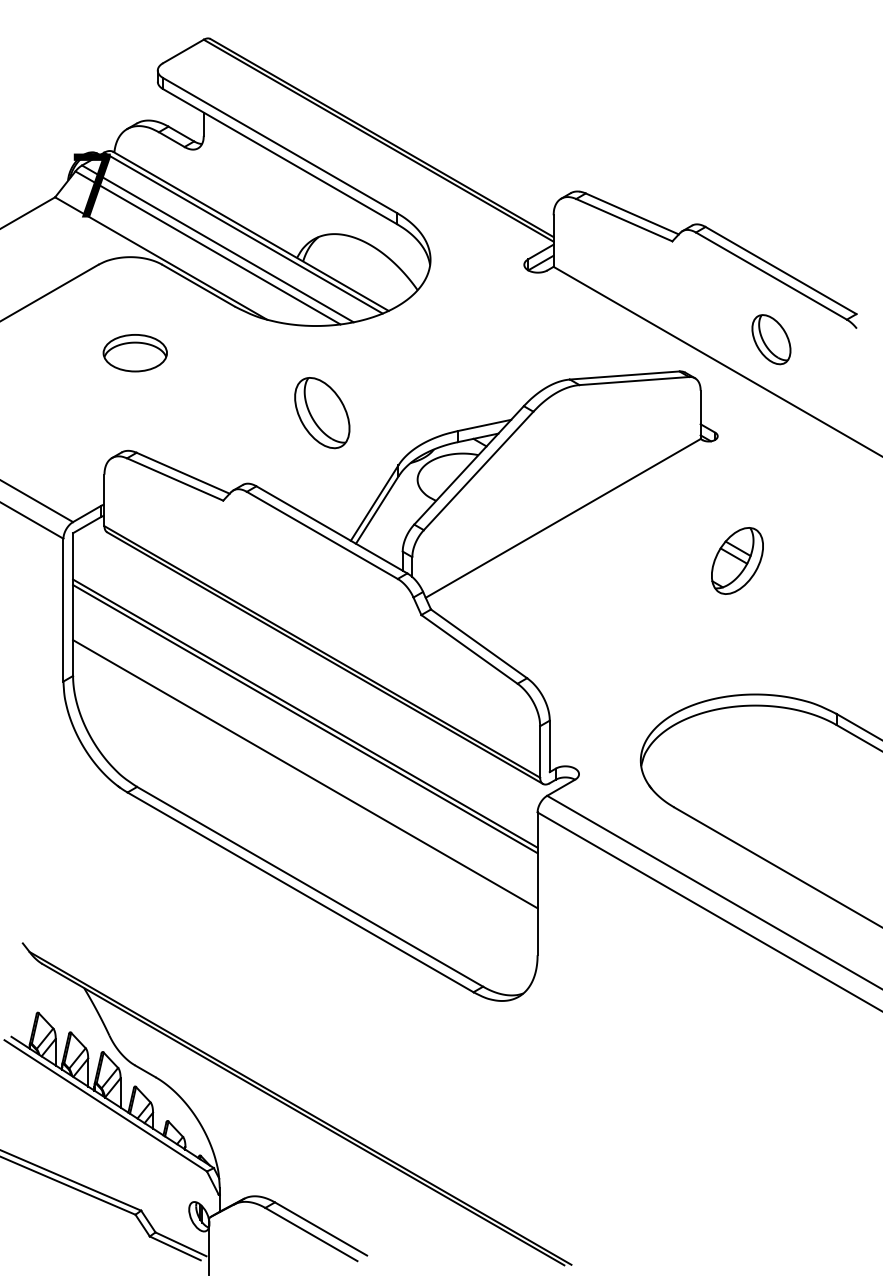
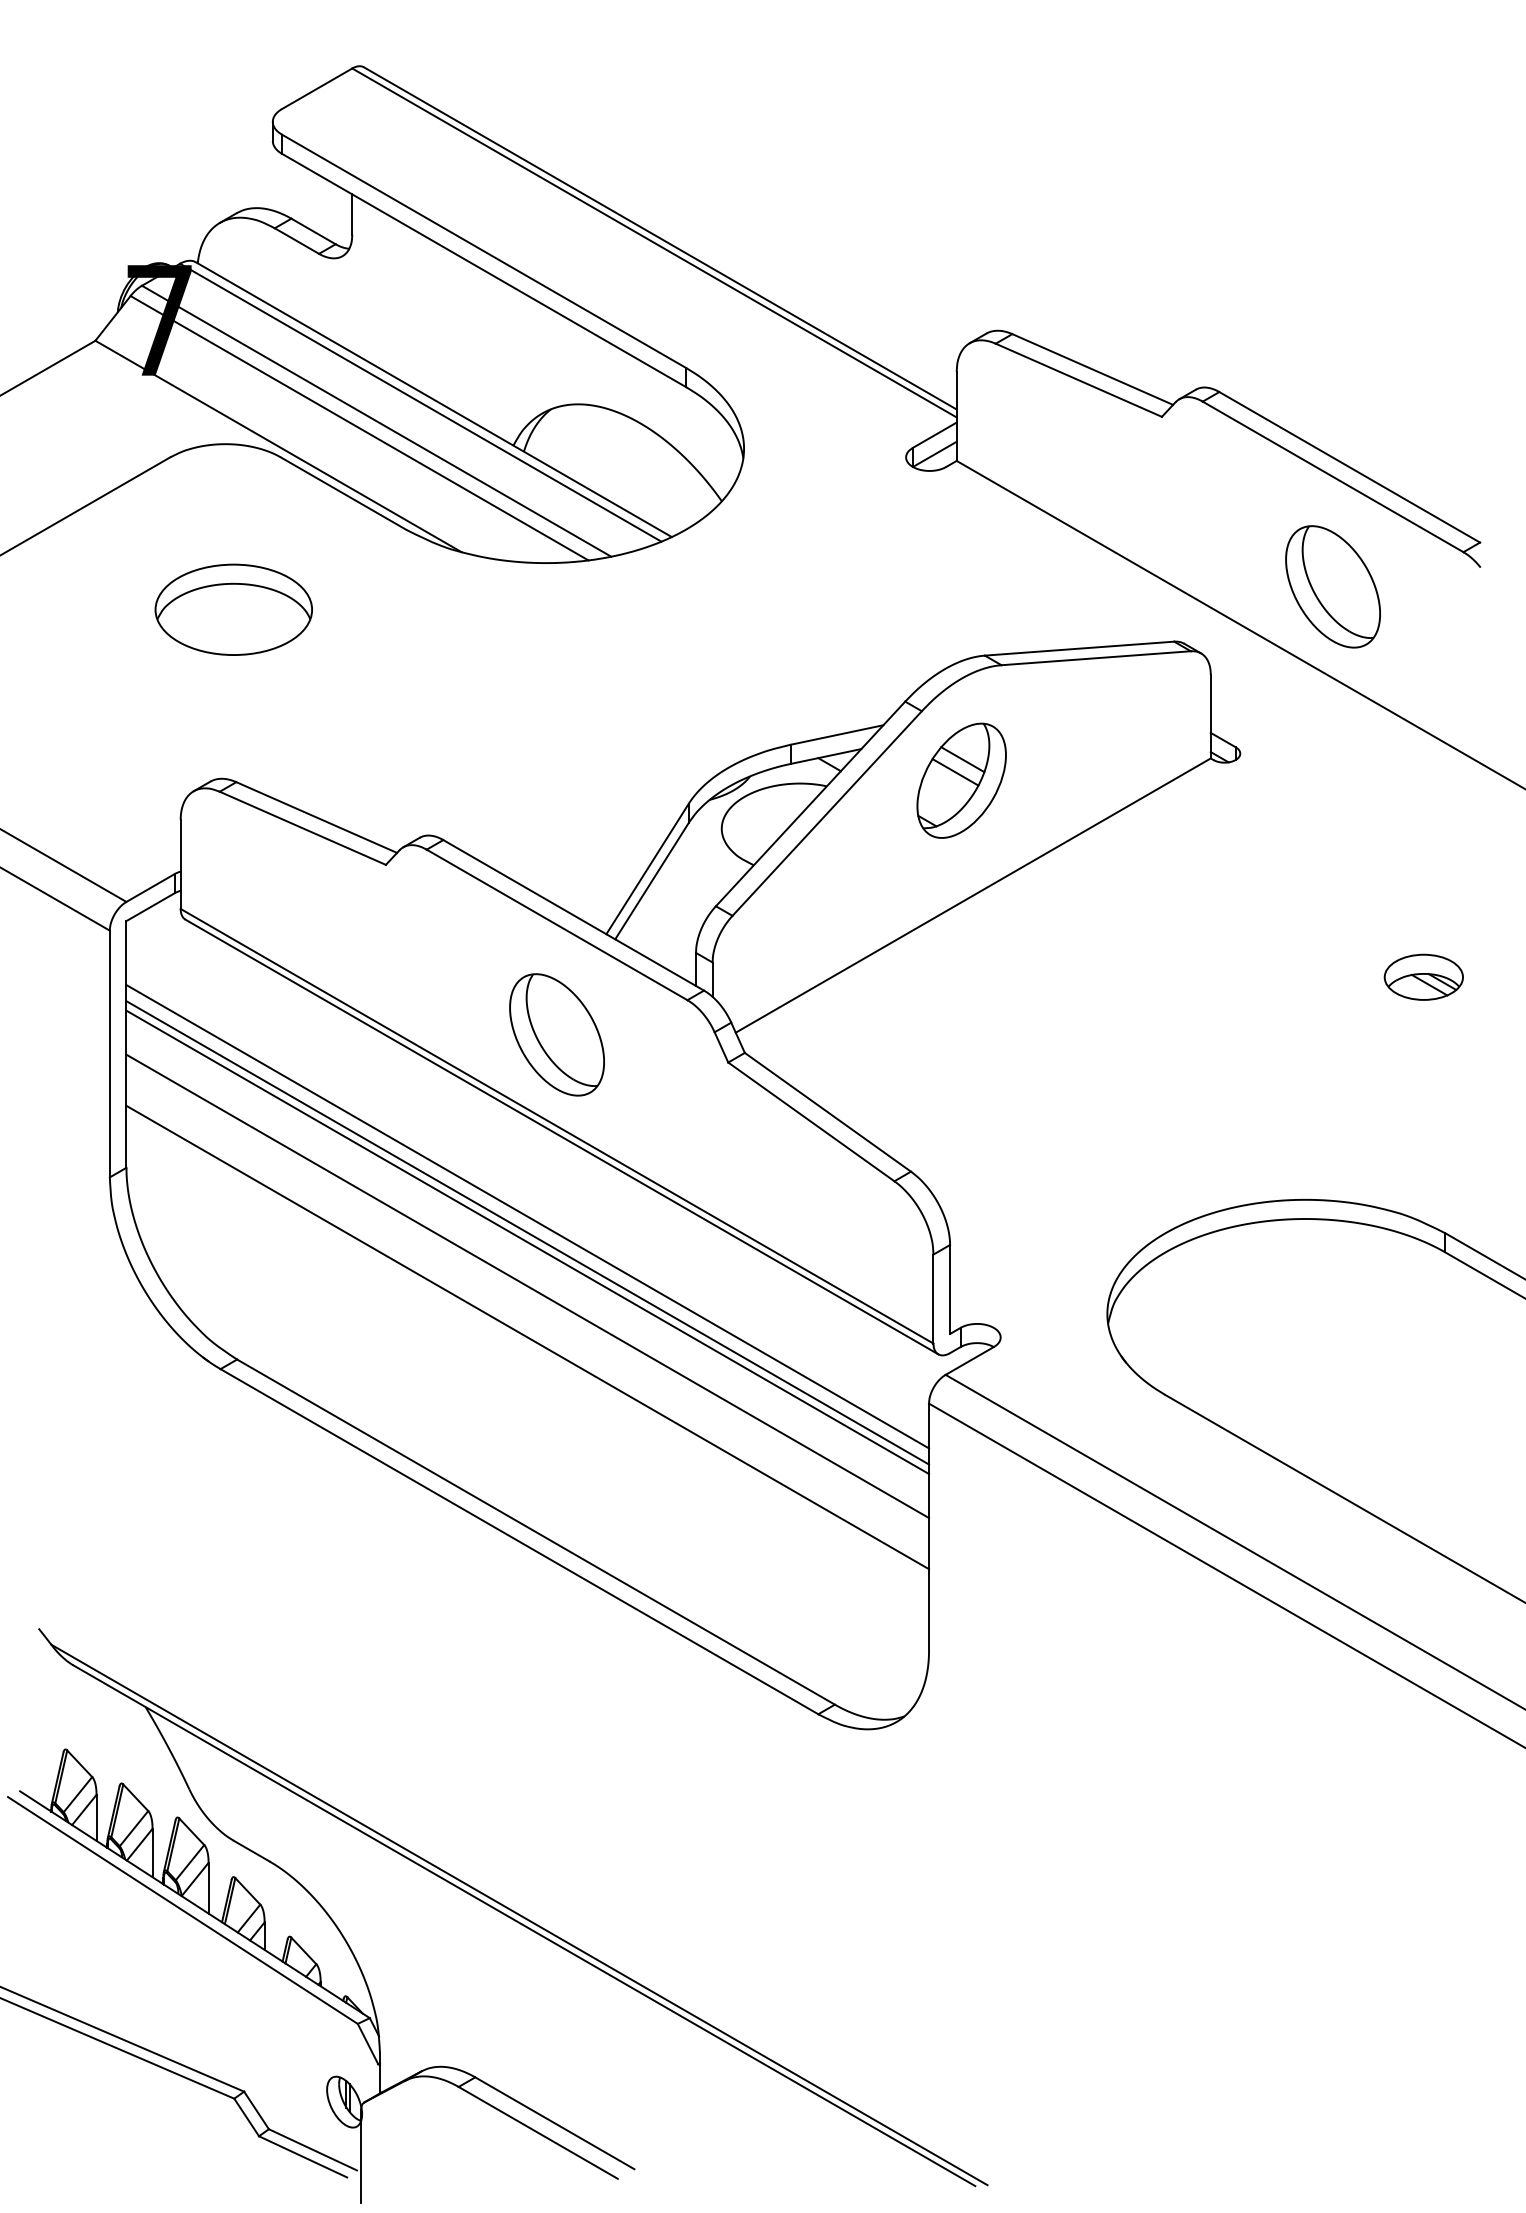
part: (771, 339) -> (1333, 586), size x1.43
part: (135, 353) -> (234, 610), size x1.43
part: (322, 413) -> (557, 1035), moved
part: (737, 560) -> (961, 779), moved
part: (823, 565) -> (1423, 976), added
line: (305, 704) -> (528, 1217), added
line: (305, 744) -> (528, 1286), added

